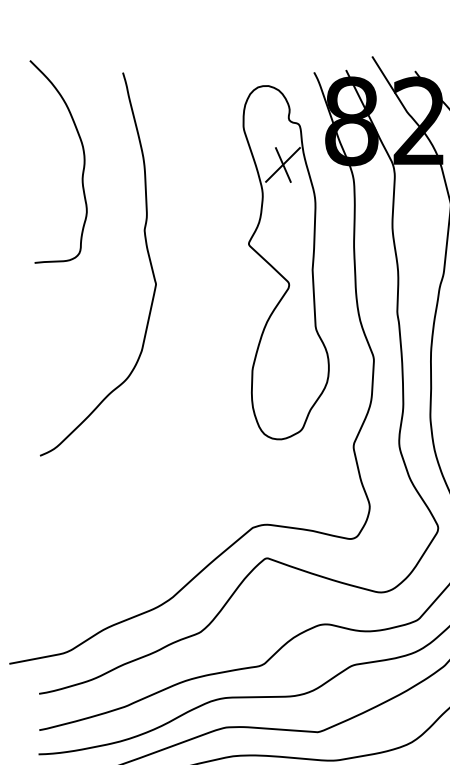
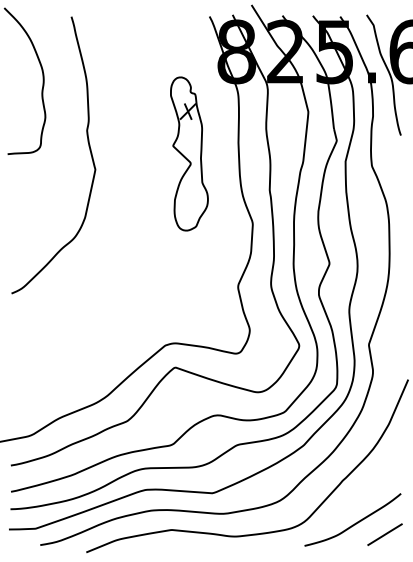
part: (286, 261) -> (189, 153), size x0.6

